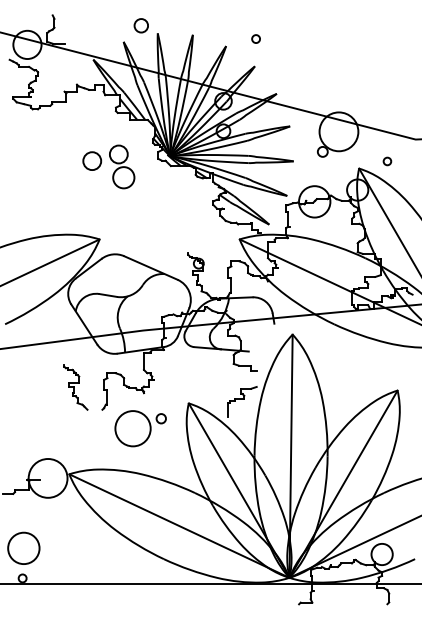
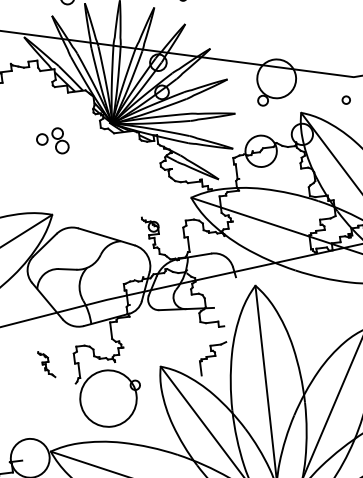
circle: (387, 161) -> (346, 100), moved
part: (108, 166) -> (52, 141), size x0.6
part: (75, 387) -> (46, 364), size x0.6
circle: (132, 428) -> (107, 398), size x1.6

